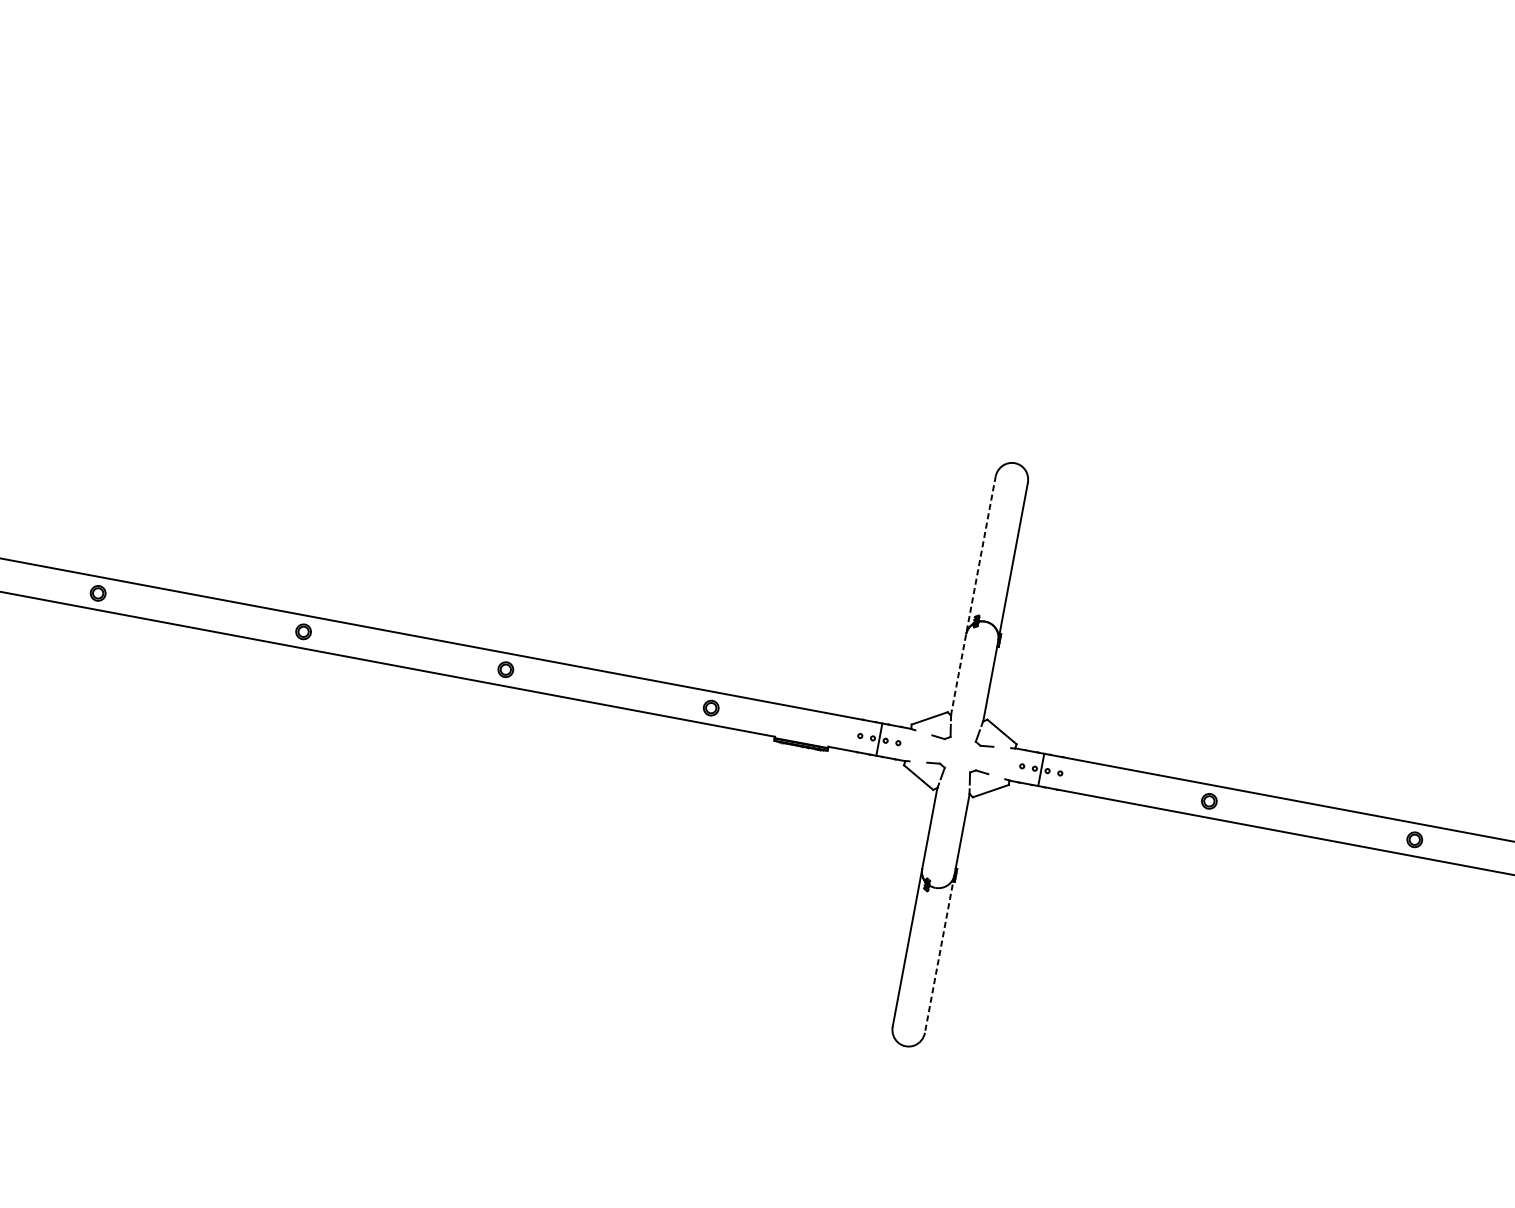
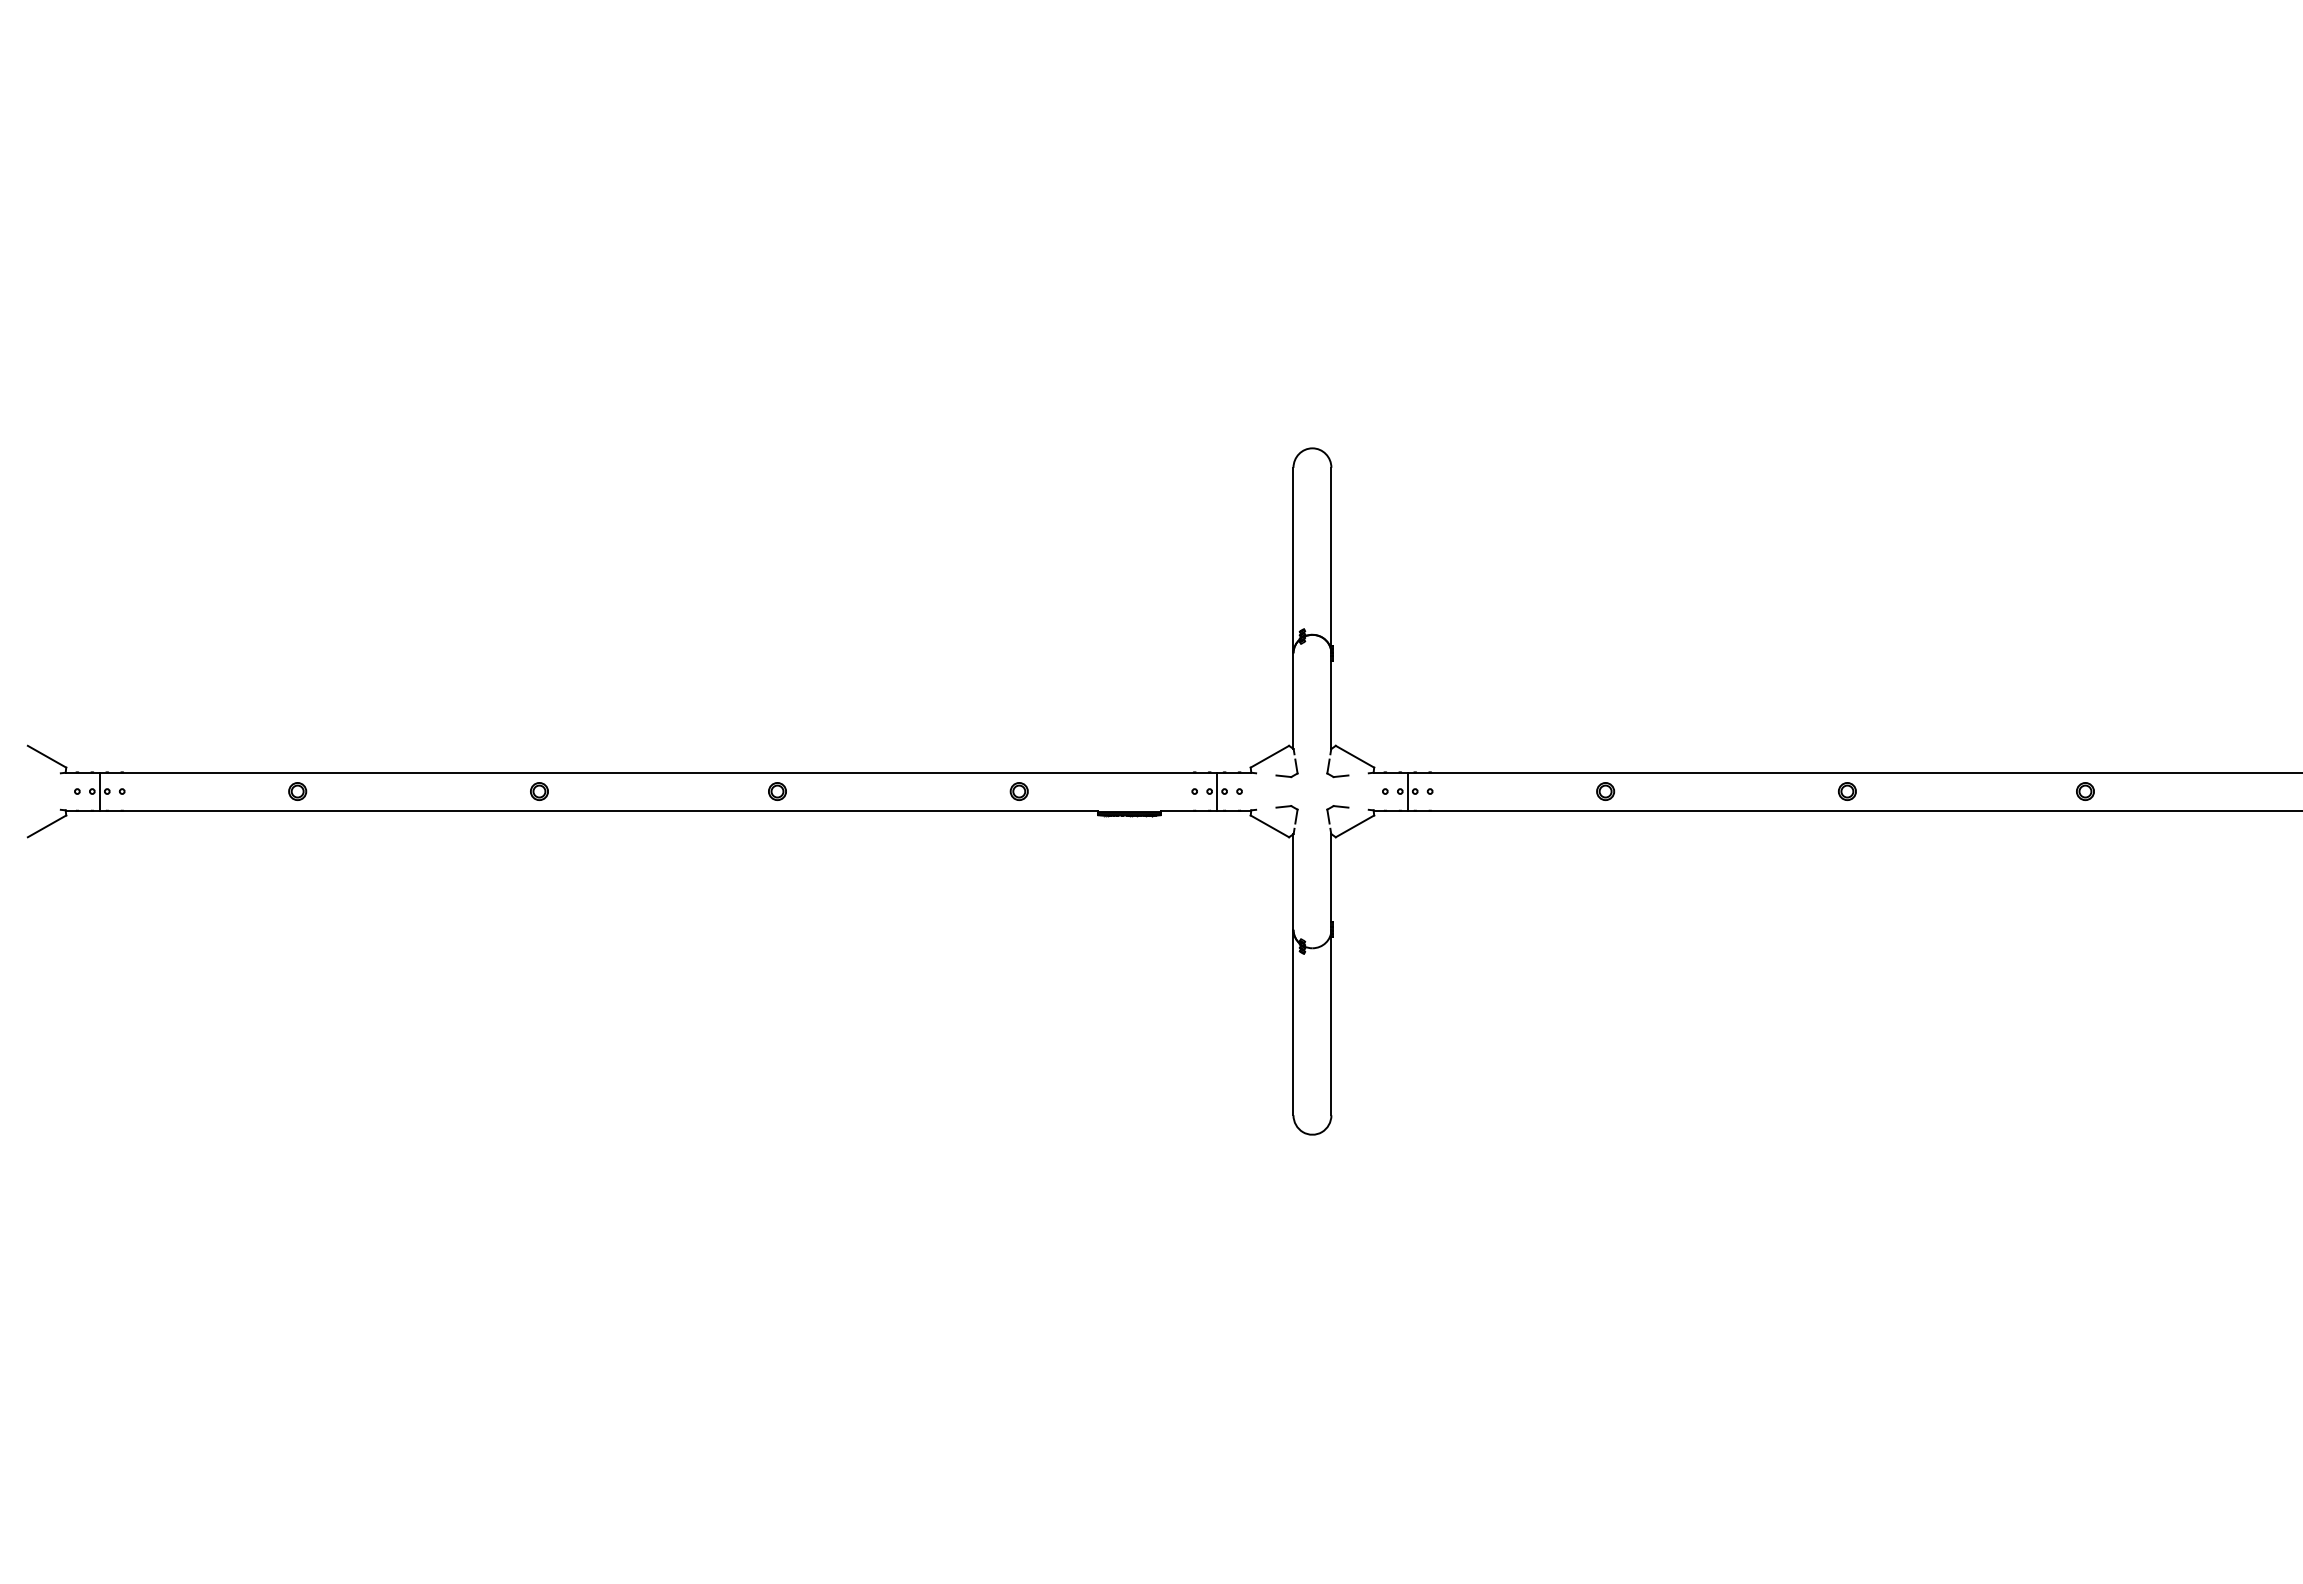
line: (973, 596) -> (1293, 608), dashed -> solid
line: (939, 953) -> (1331, 1022), dashed -> solid

